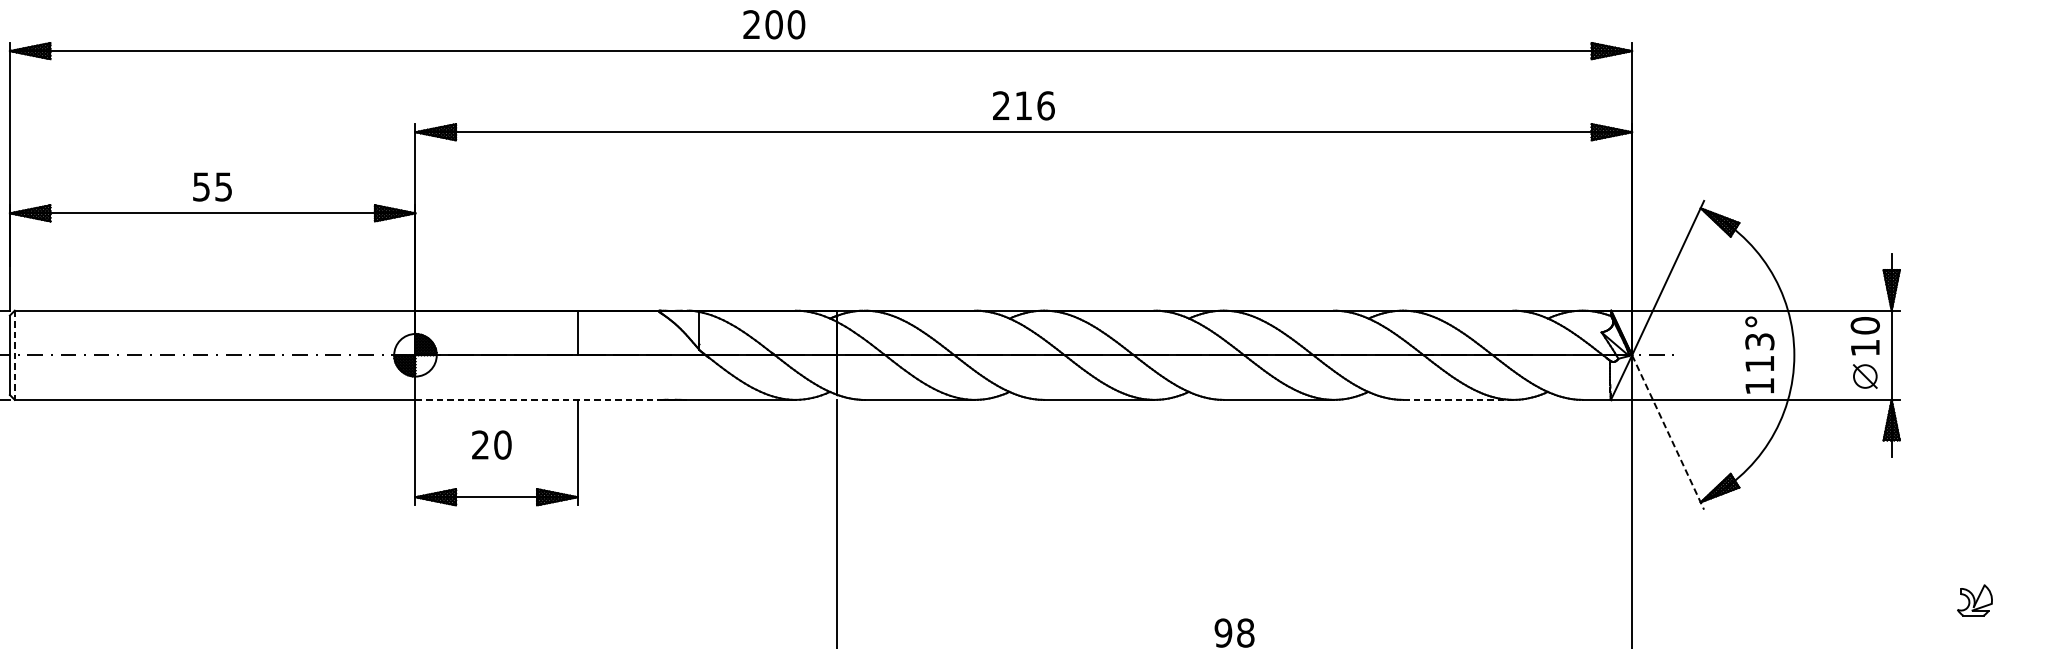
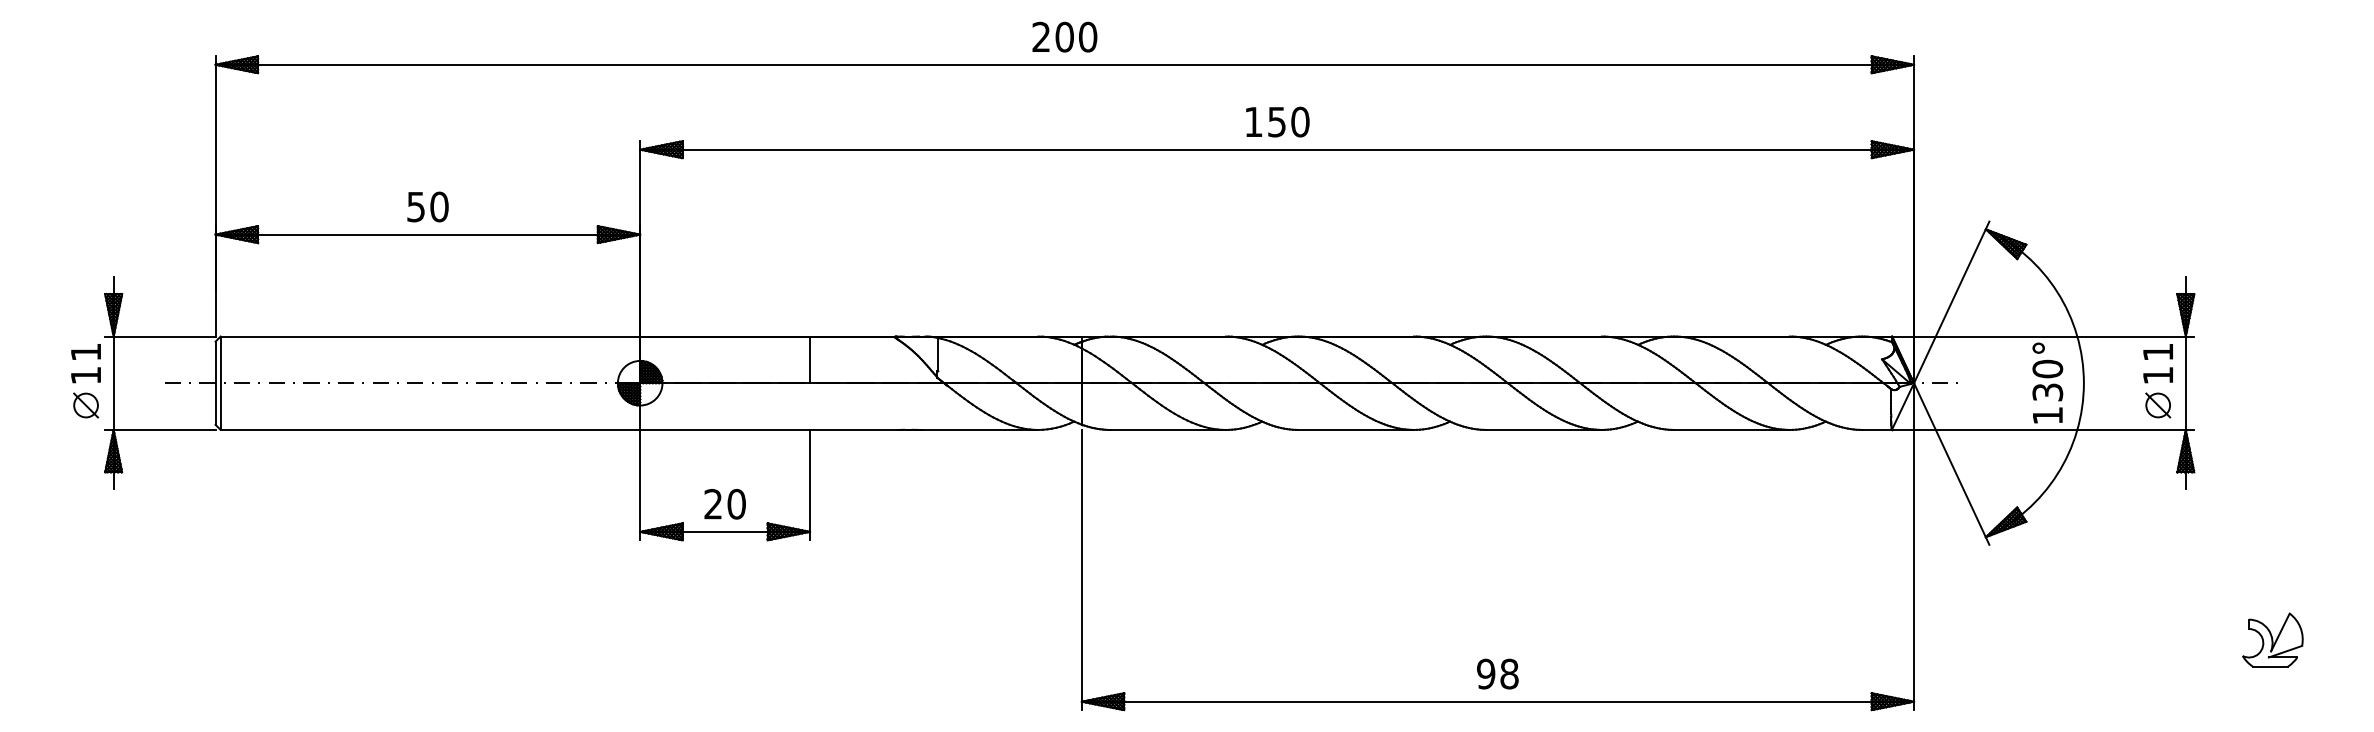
text: (773, 24) -> (1064, 36), moved
text: (1023, 105) -> (1276, 121), 216 -> 150
text: (223, 186) -> (439, 206), 55 -> 50
text: (1864, 325) -> (2157, 352), 10 -> 11
text: (1759, 352) -> (2047, 380), 113° -> 130°
line: (14, 355) -> (220, 383), dashed -> solid
line: (538, 399) -> (768, 429), dashed -> solid
line: (1457, 399) -> (1731, 429), dashed -> solid
line: (1667, 432) -> (1951, 464), dashed -> solid
text: (491, 445) -> (724, 504), moved
part: (1974, 600) -> (2272, 639), size x1.67

